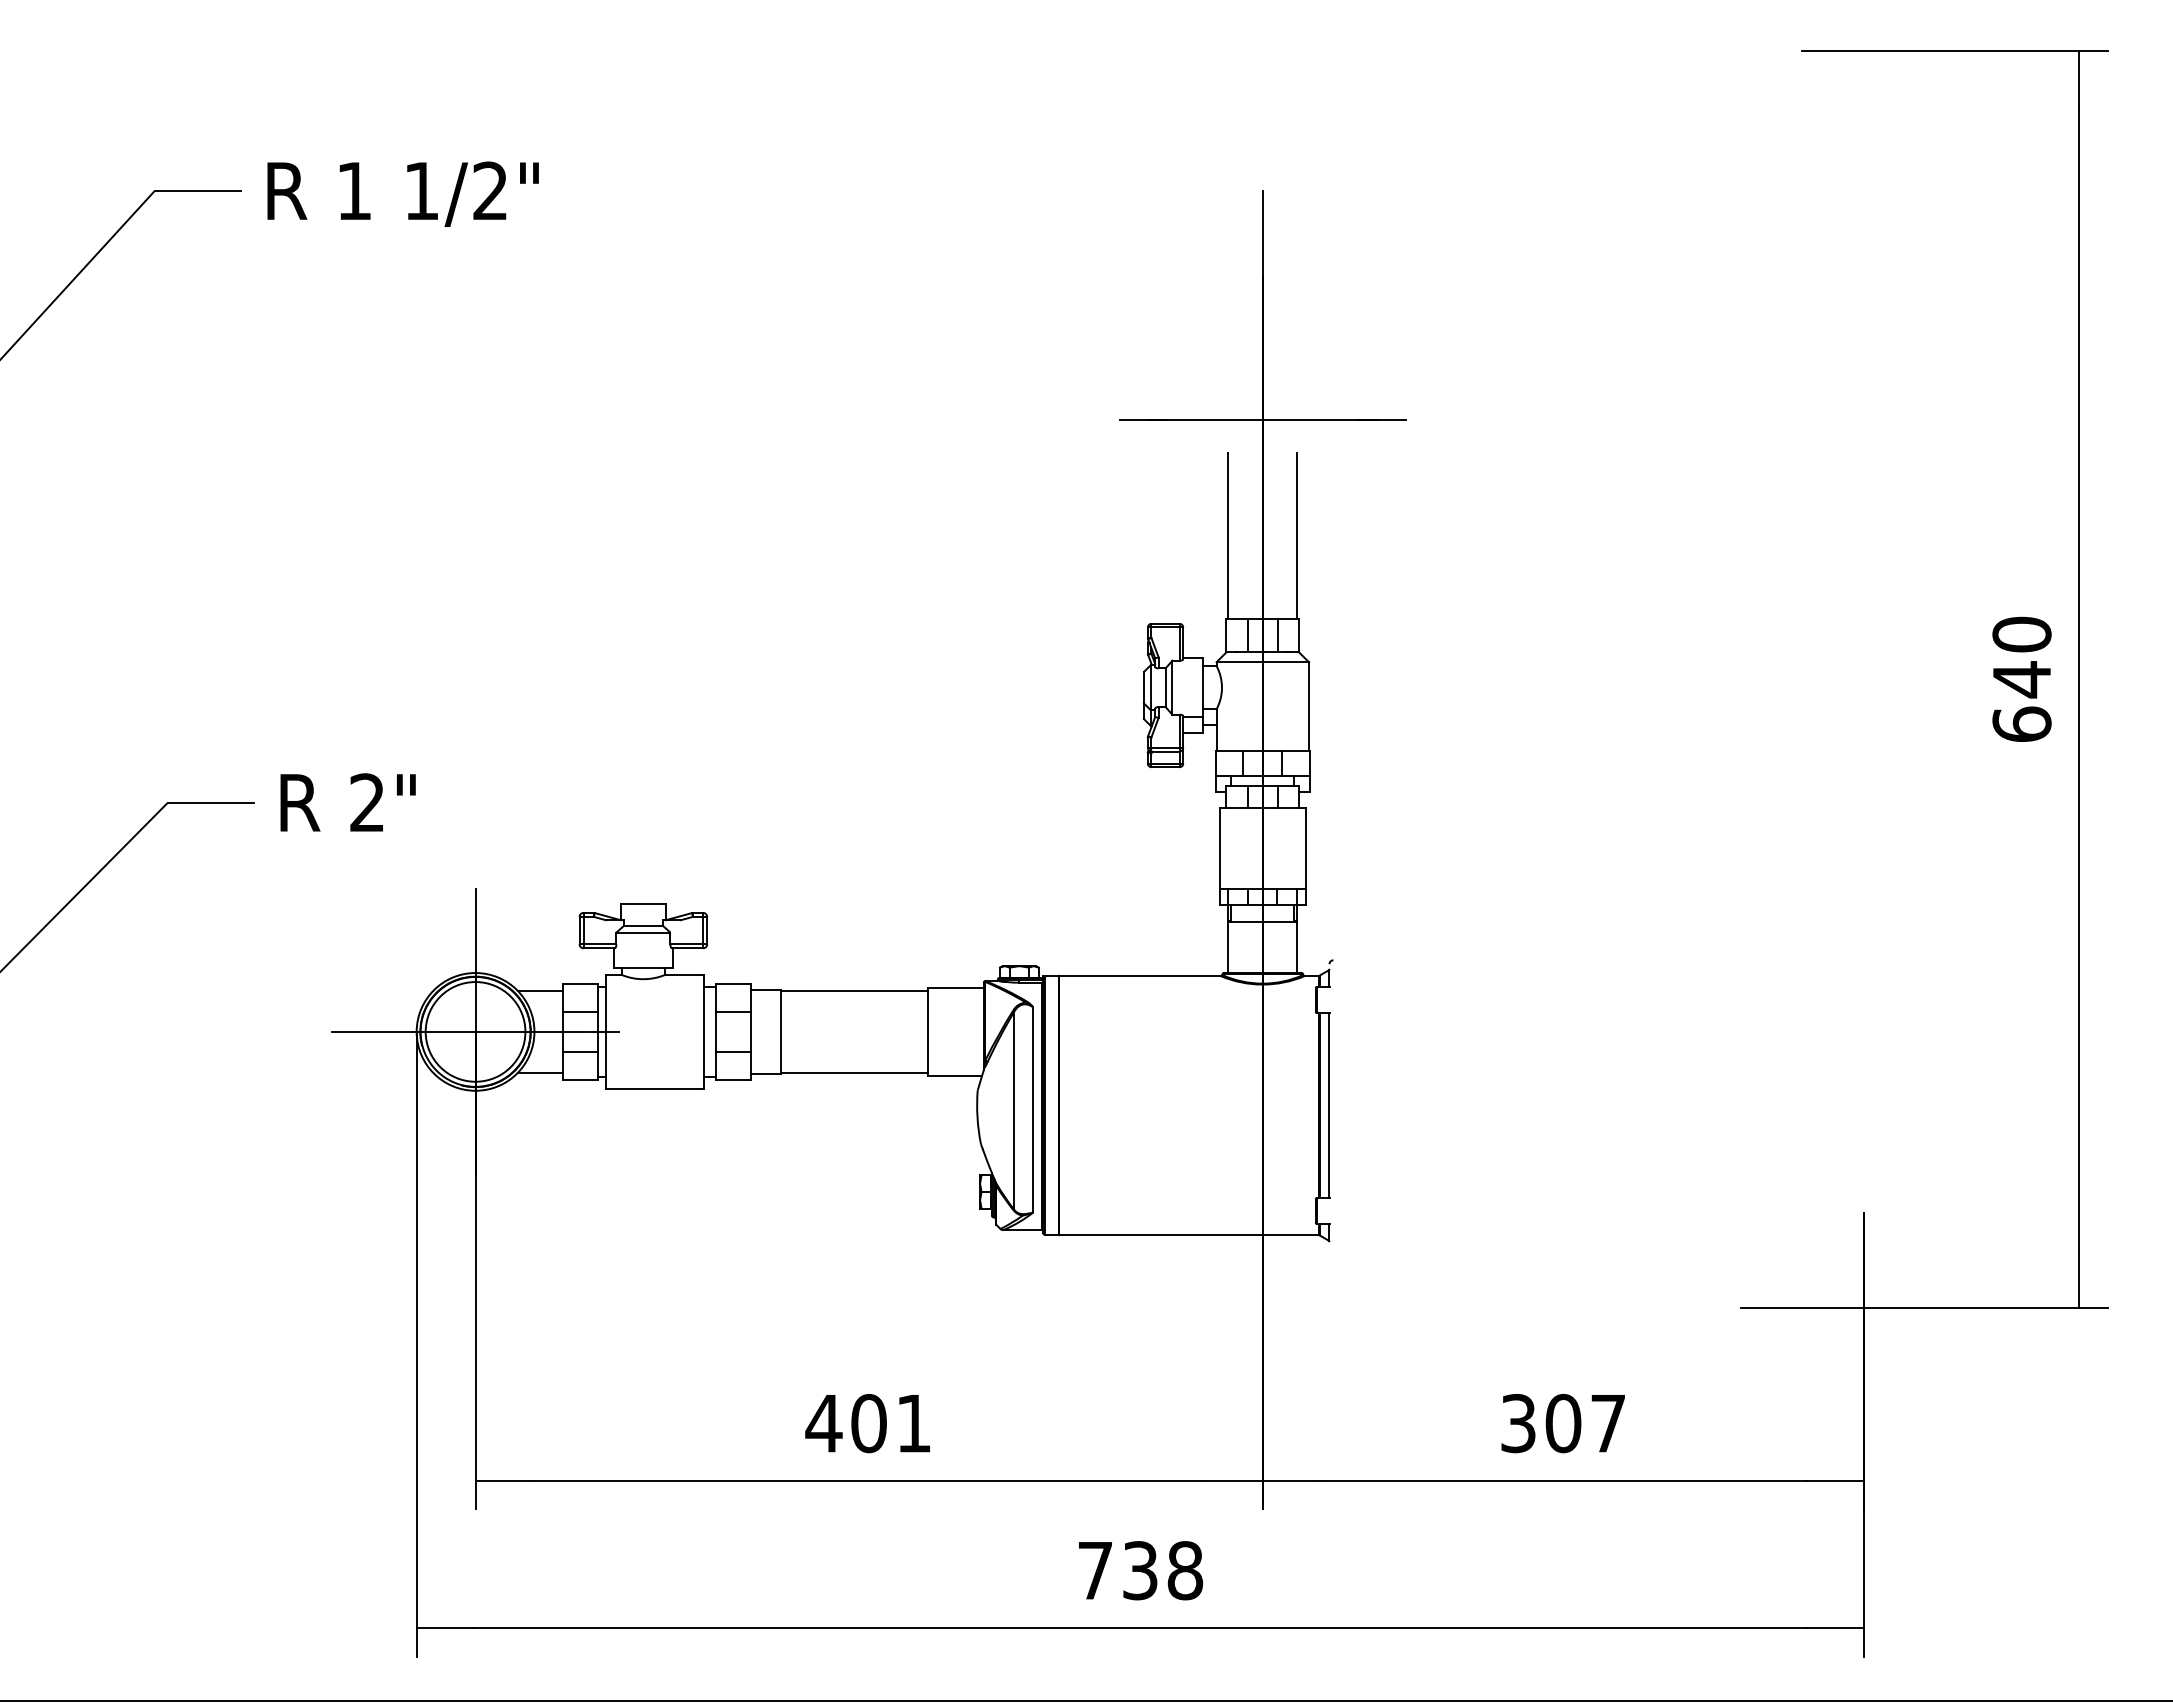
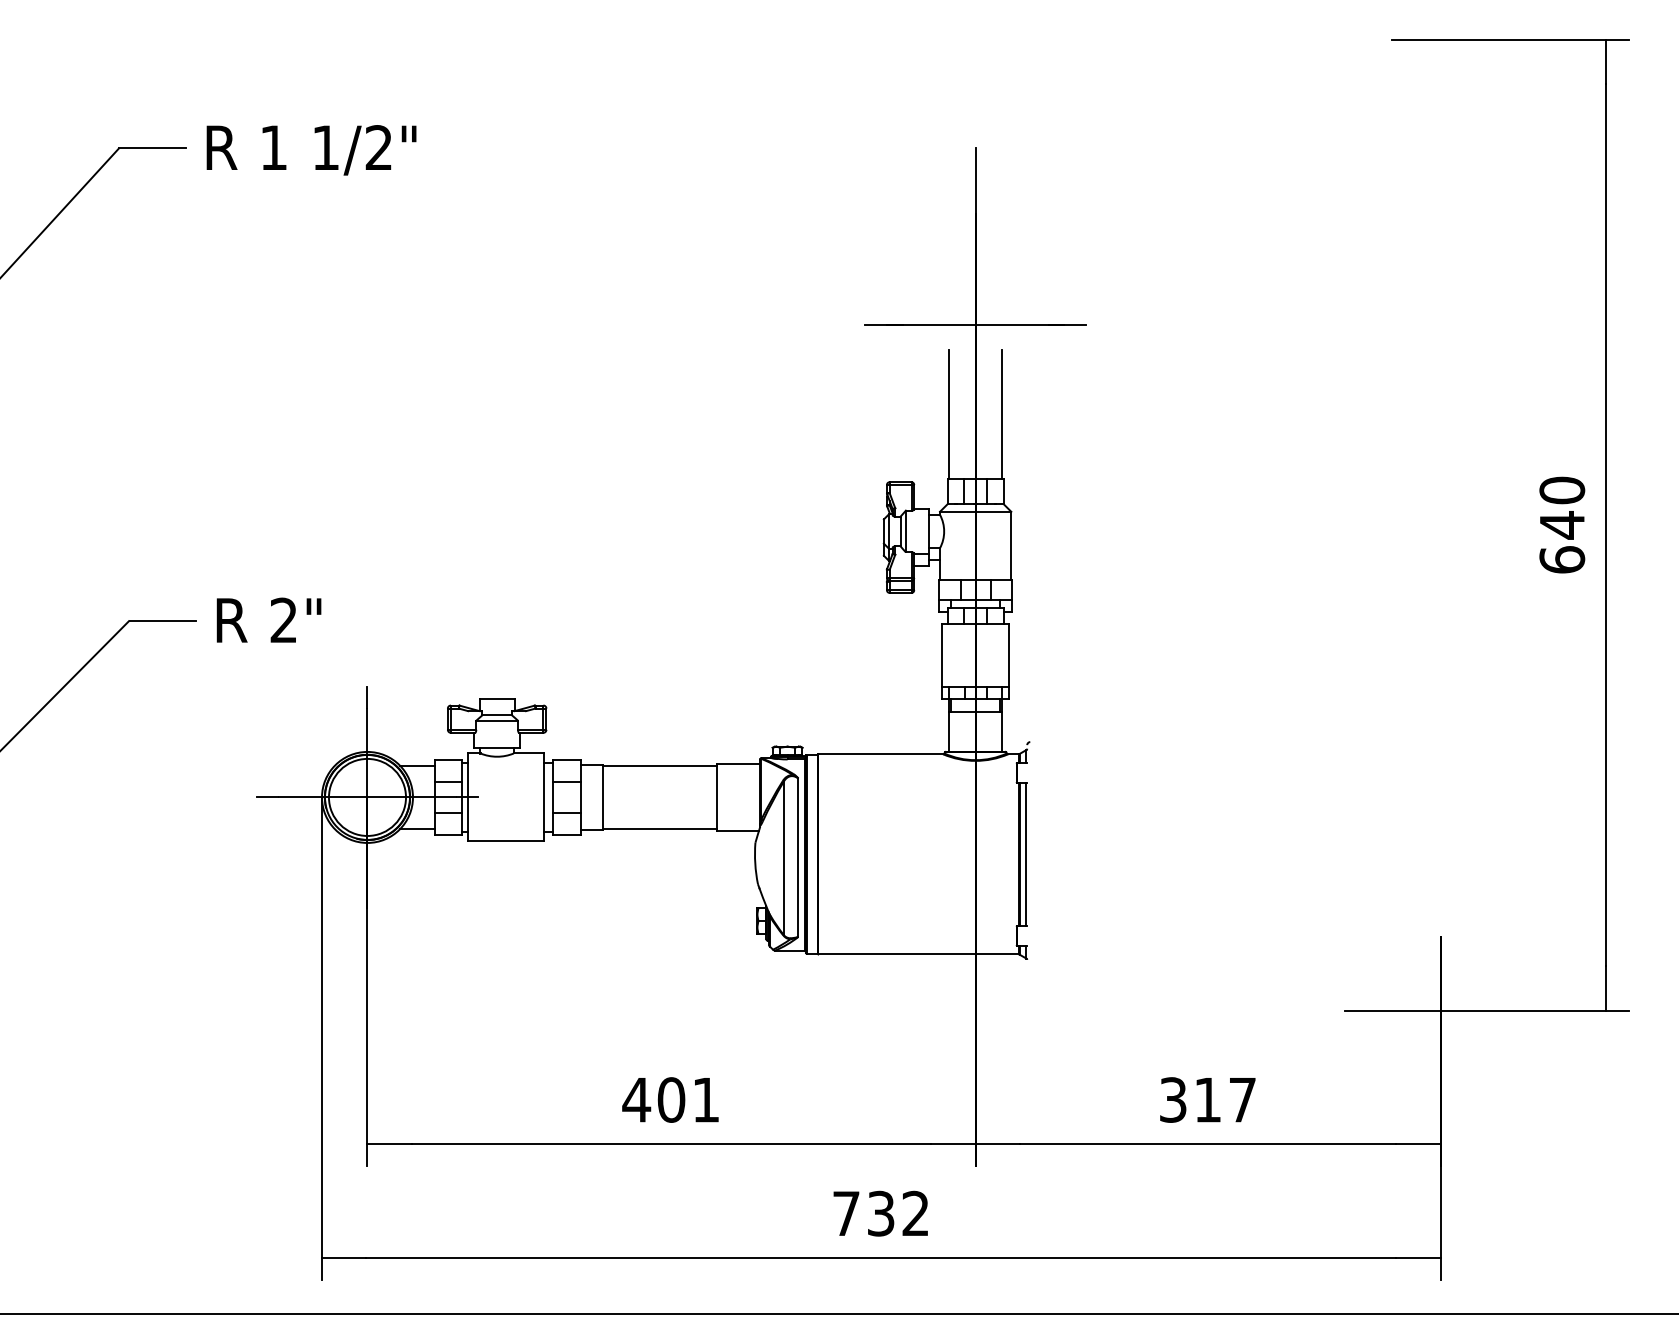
text: (1563, 1423) -> (1208, 1099), 307 -> 317
text: (1185, 1570) -> (915, 1213), 738 -> 732

